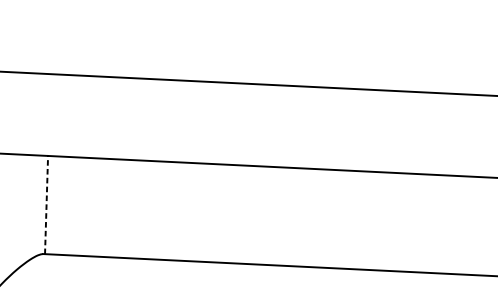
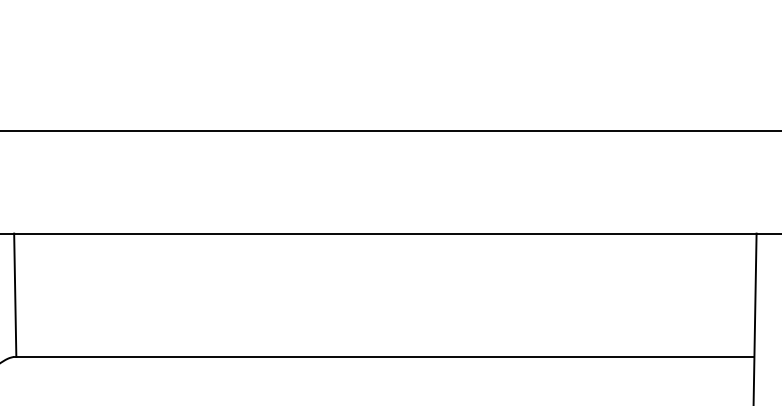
line: (46, 205) -> (15, 295), dashed -> solid

